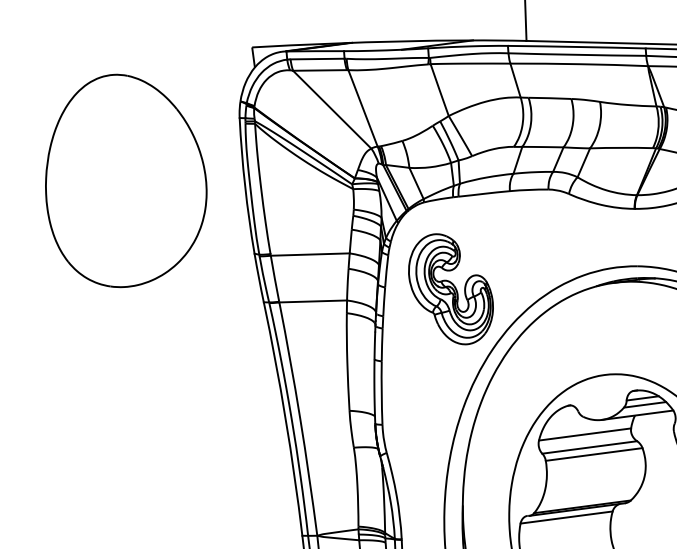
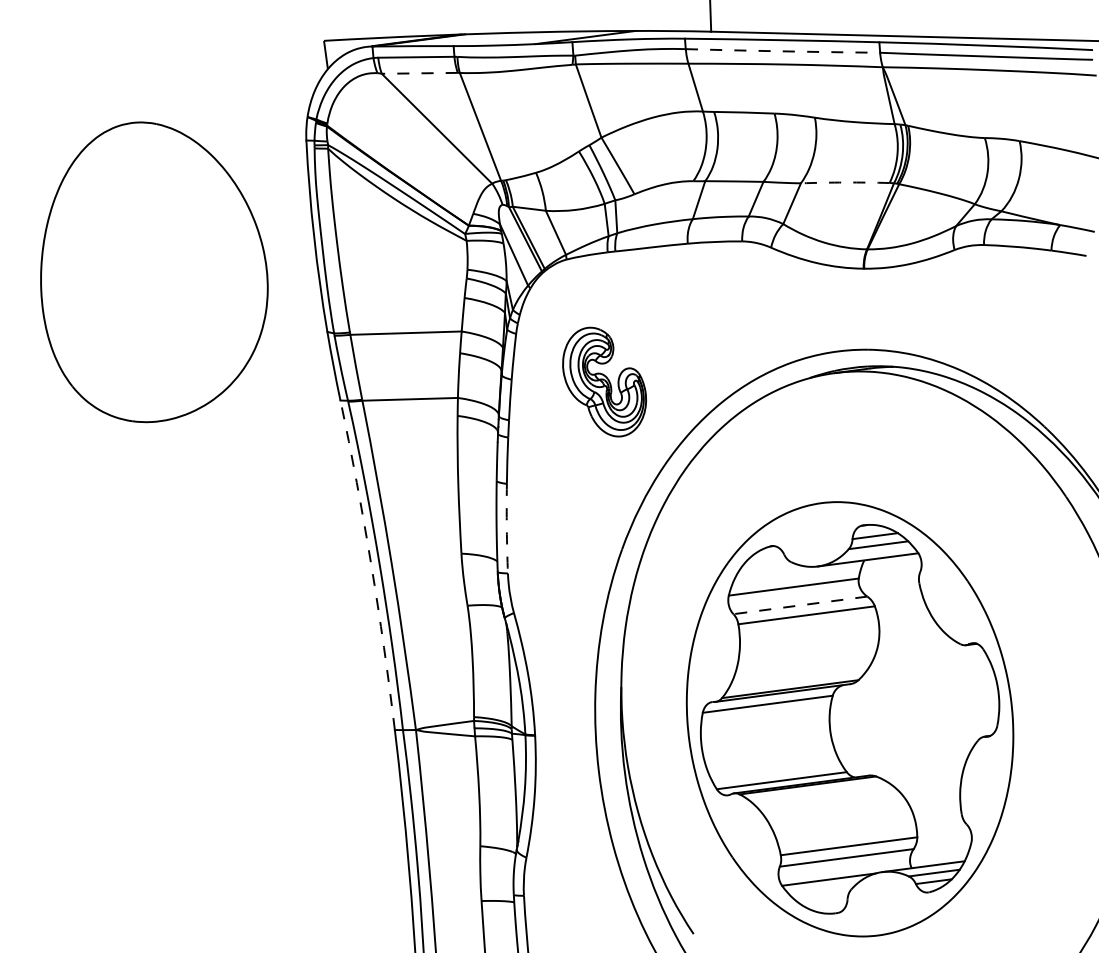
arc: (577, 54) -> (783, 51), solid -> dashed
line: (319, 70) -> (419, 73), solid -> dashed
arc: (621, 147) -> (845, 182), solid -> dashed
part: (126, 181) -> (154, 272), moved
part: (450, 288) -> (604, 381), size x0.7
arc: (381, 392) -> (506, 528), solid -> dashed
arc: (285, 418) -> (371, 564), solid -> dashed
line: (589, 447) -> (799, 605), solid -> dashed

